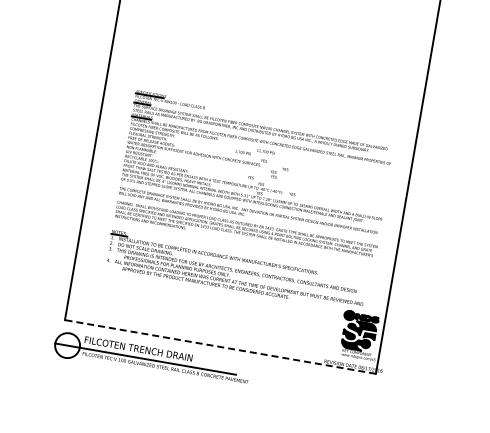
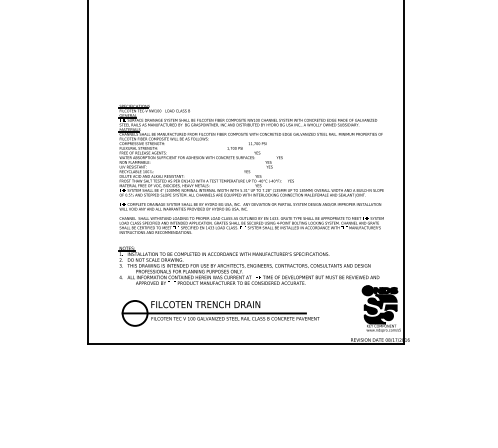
line: (220, 346) -> (245, 343), dashed -> solid
part: (151, 360) -> (220, 313), moved

